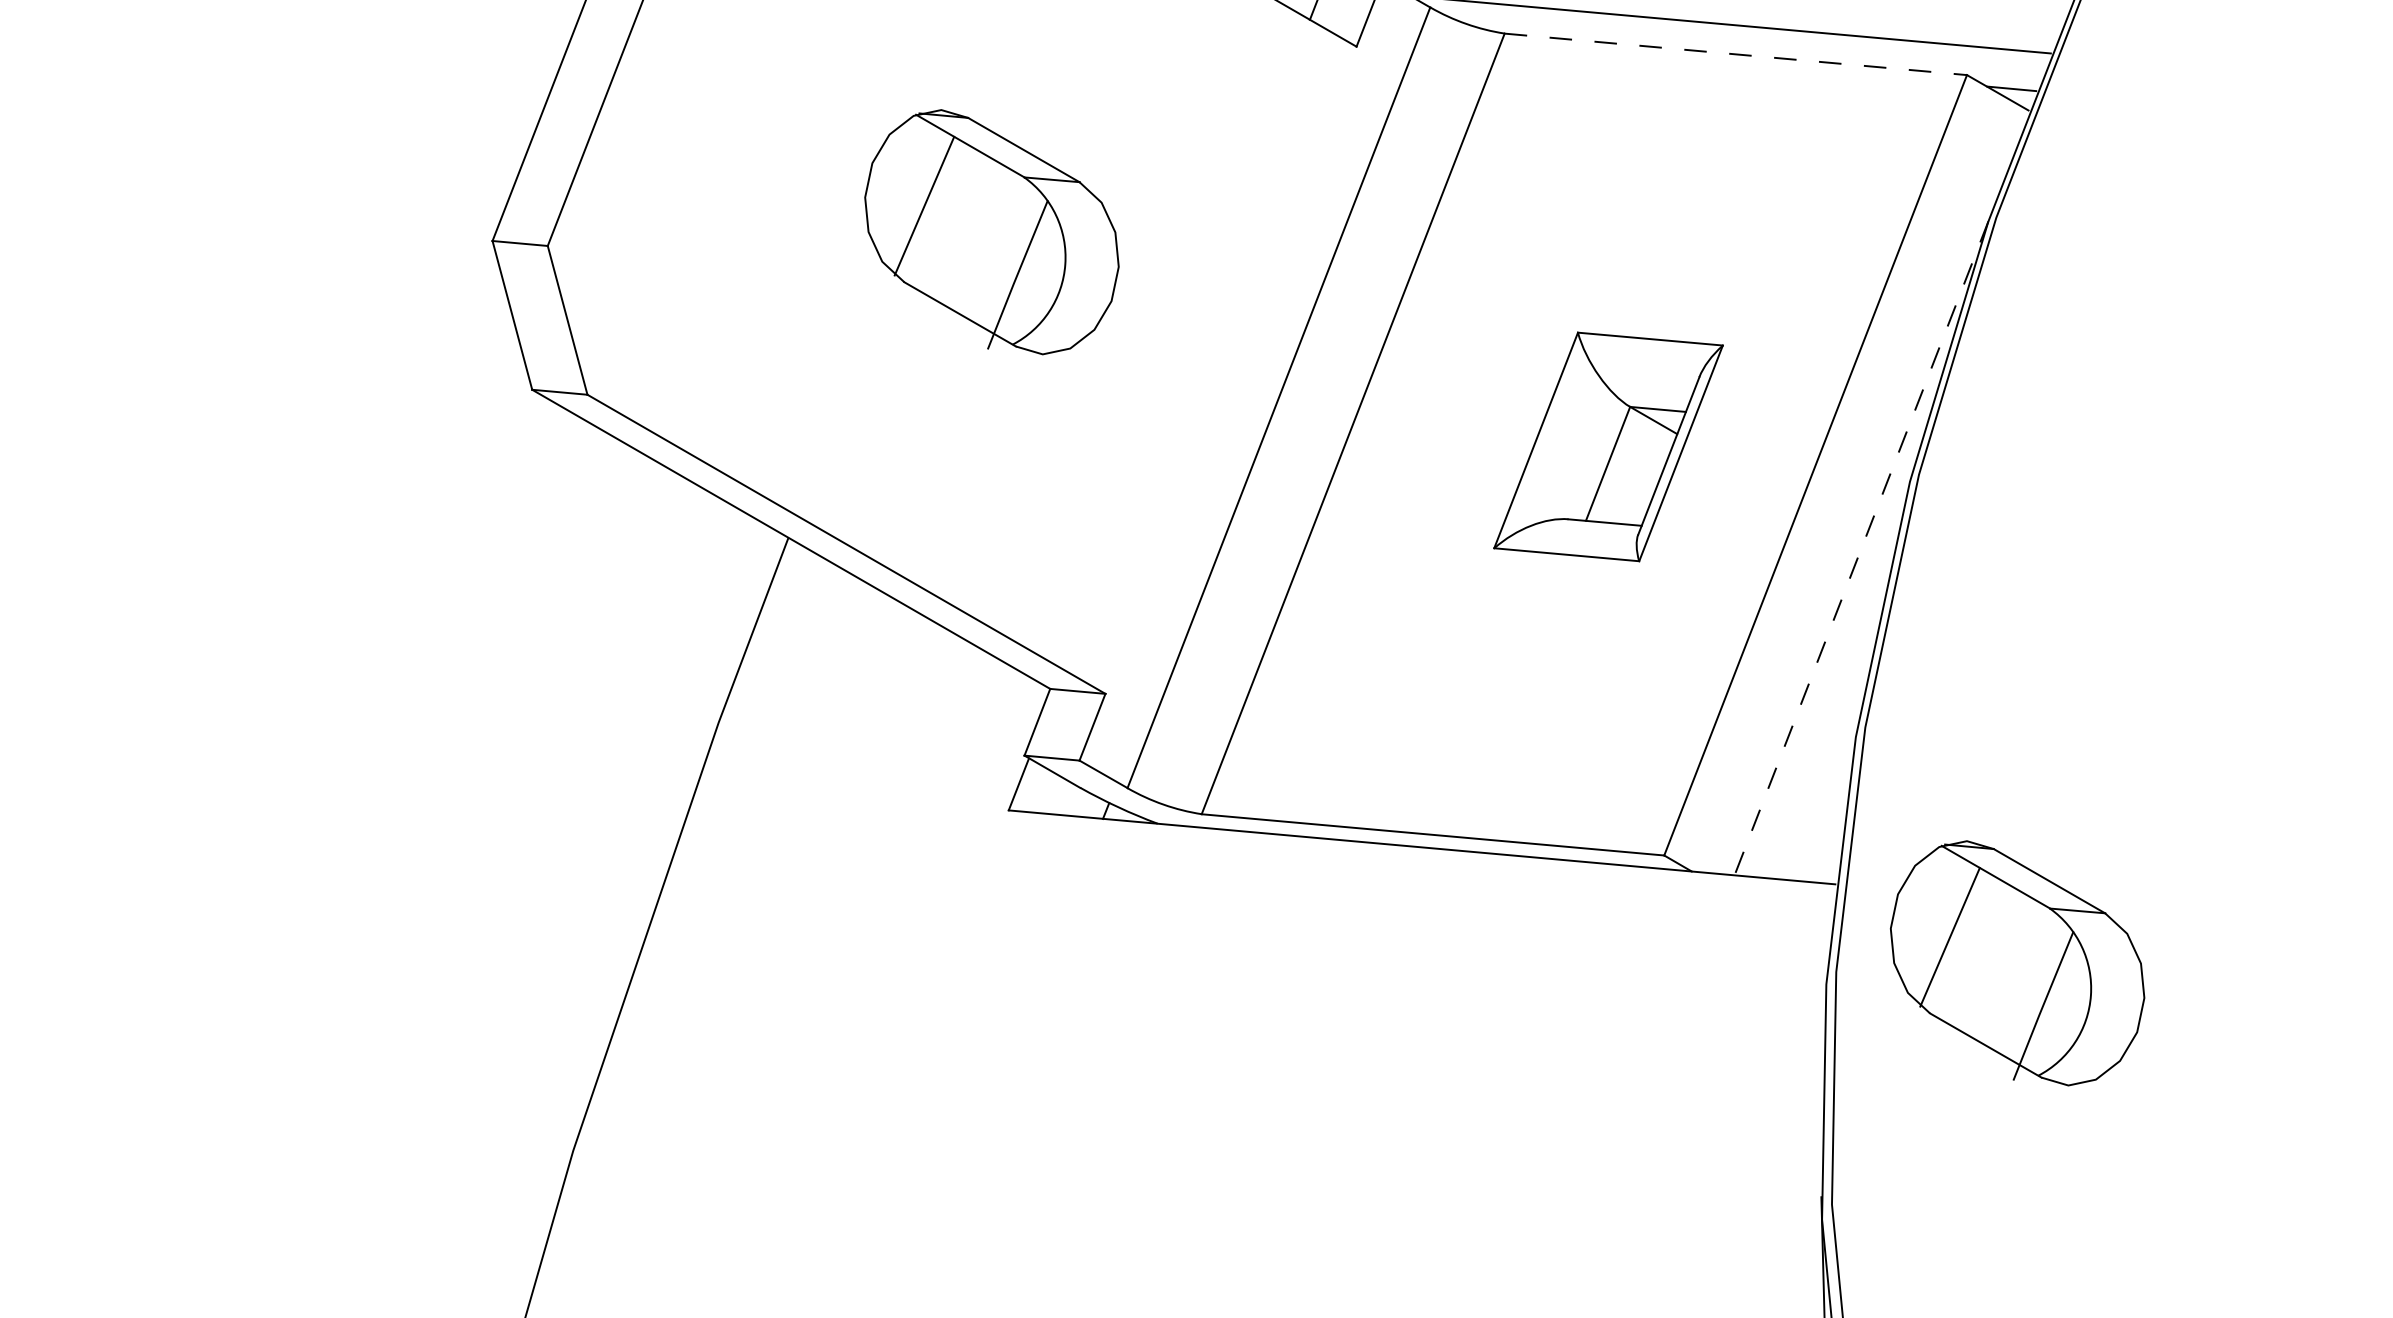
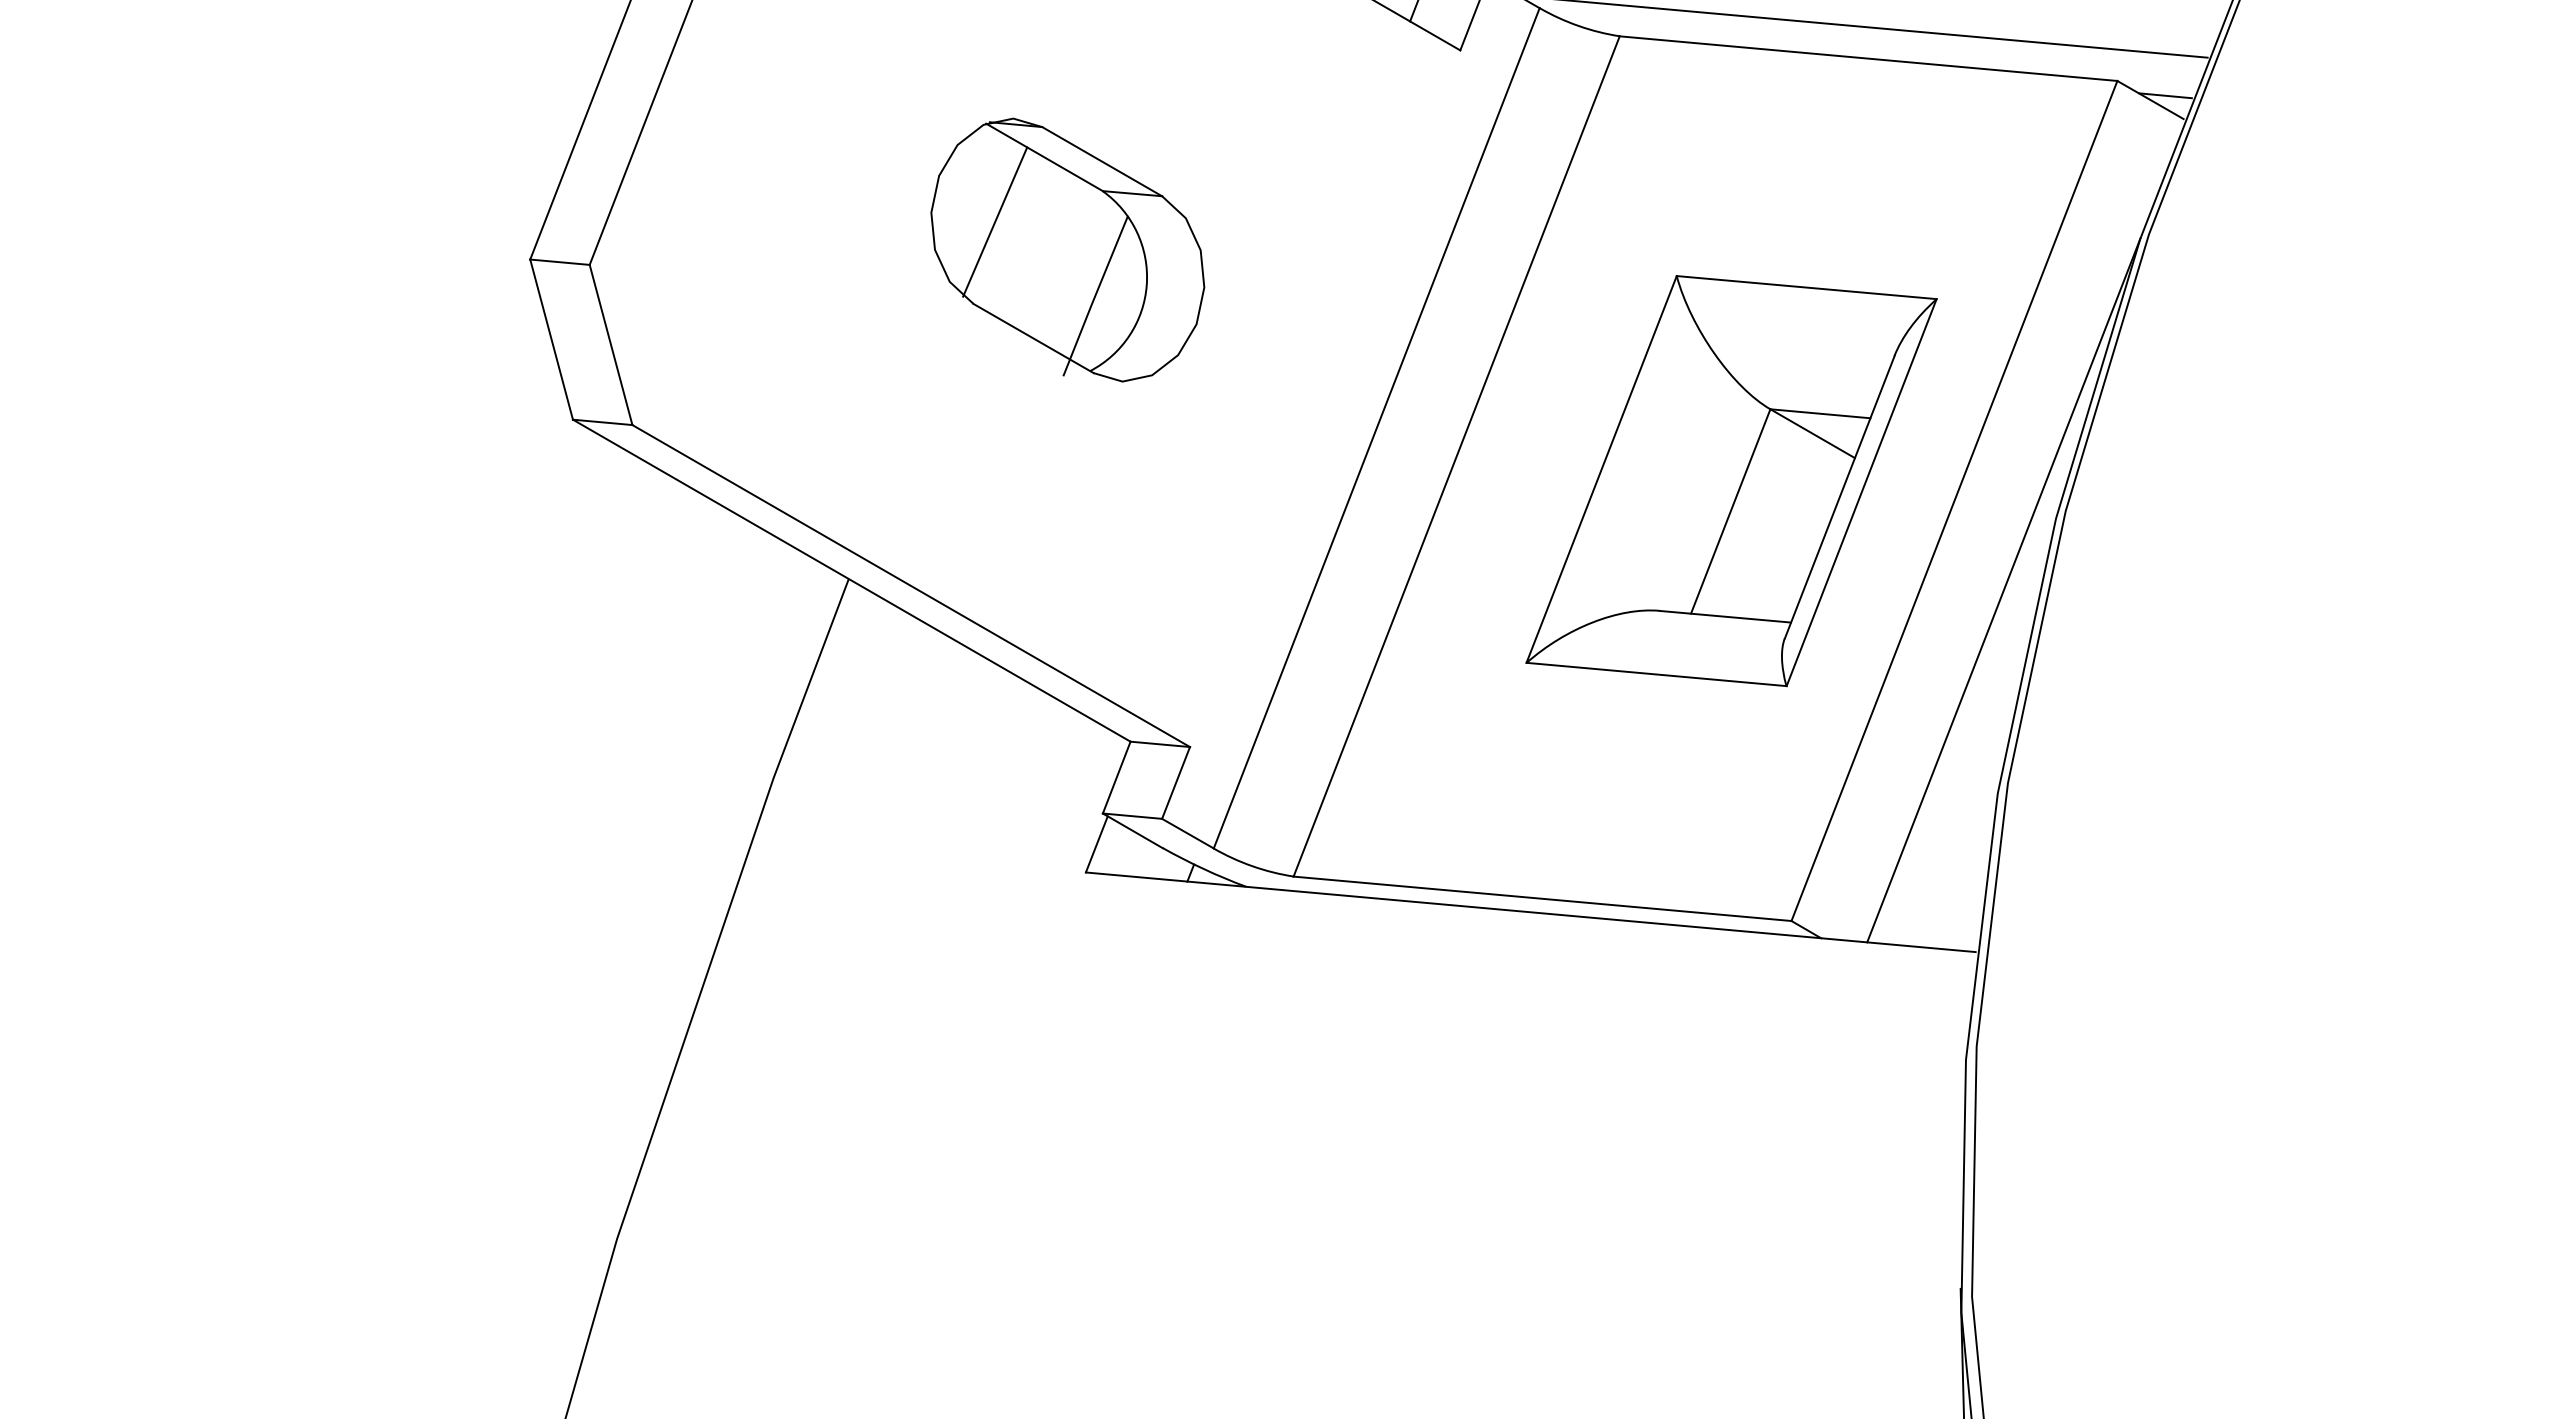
line: (1735, 54) -> (1868, 58), dashed -> solid
part: (1608, 447) -> (1731, 481), size x1.67
line: (1861, 548) -> (2003, 590), dashed -> solid
part: (2017, 962) -> (2171, 1036), removed

